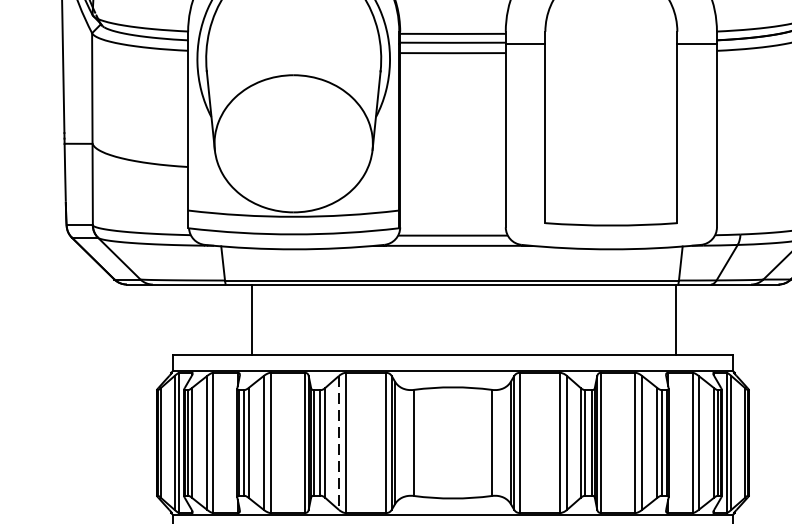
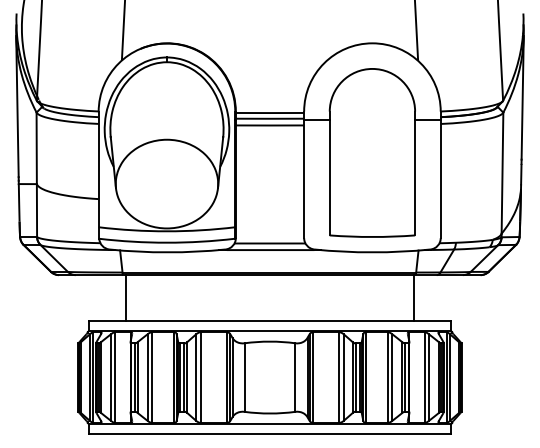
line: (252, 319) -> (126, 297), moved
line: (339, 444) -> (196, 378), dashed -> solid

